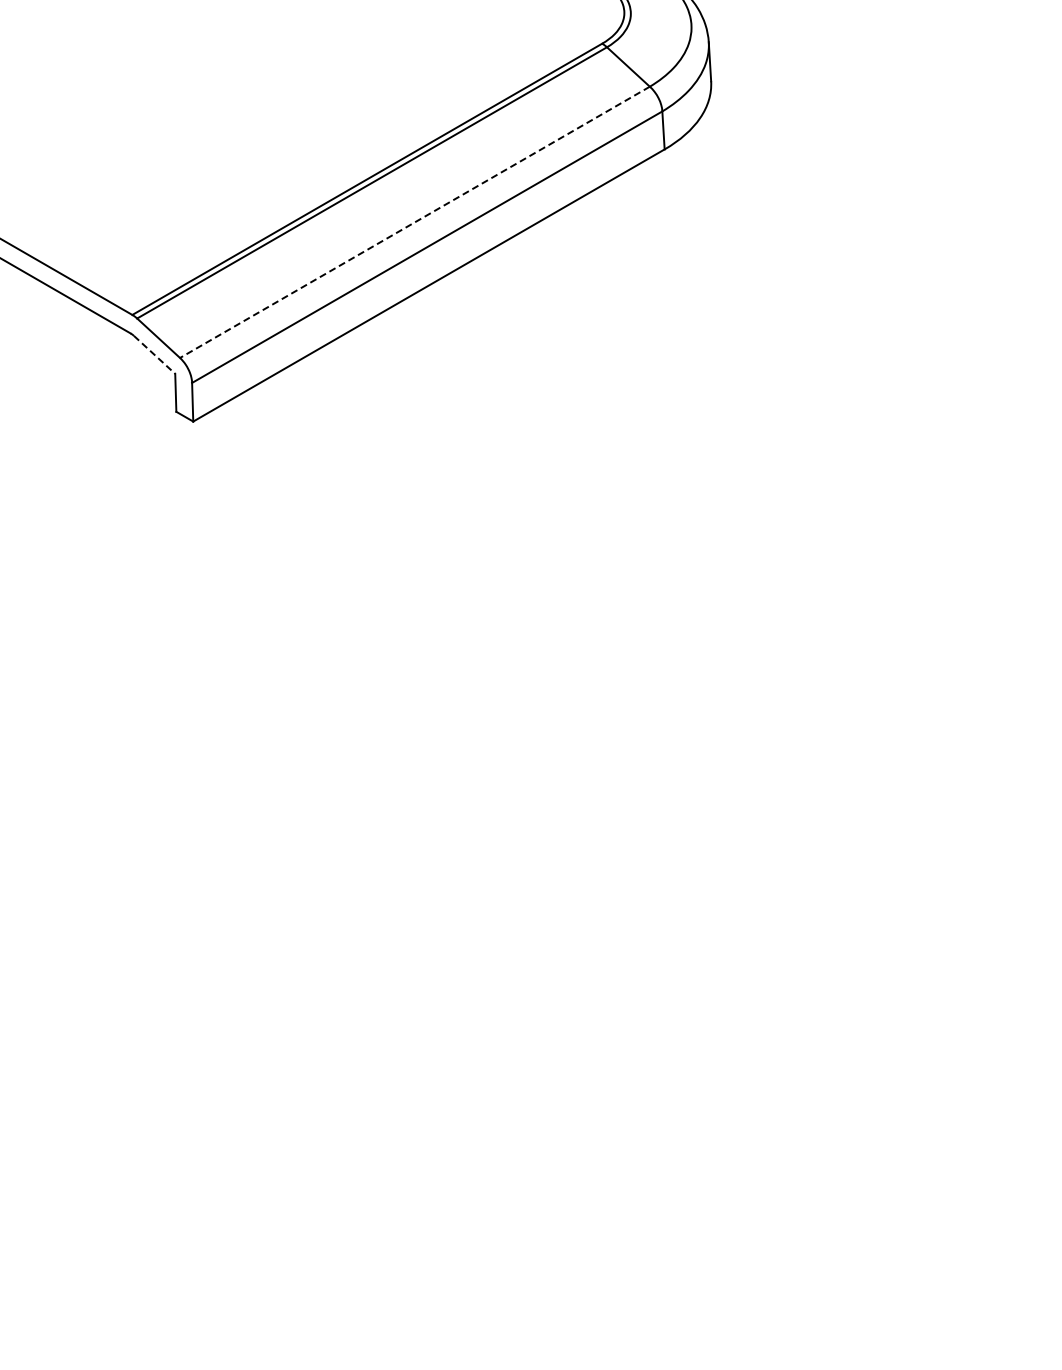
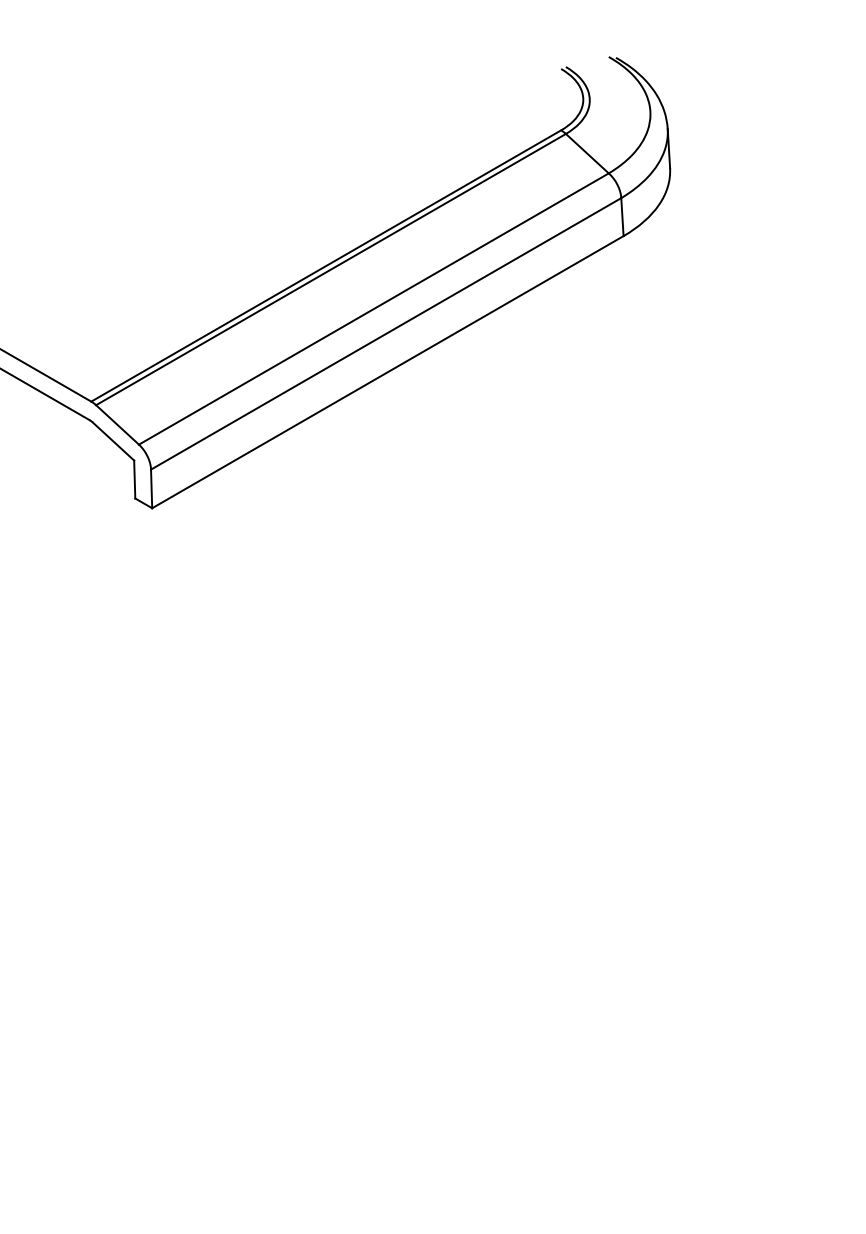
line: (414, 222) -> (373, 309), dashed -> solid
line: (154, 355) -> (113, 442), dashed -> solid

